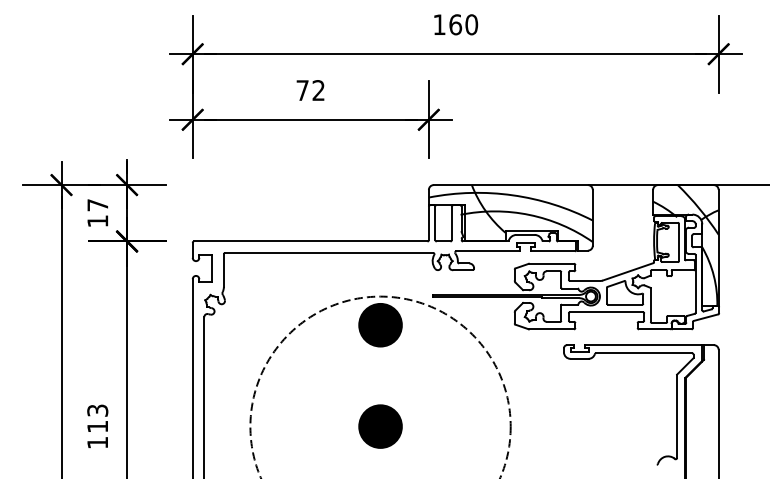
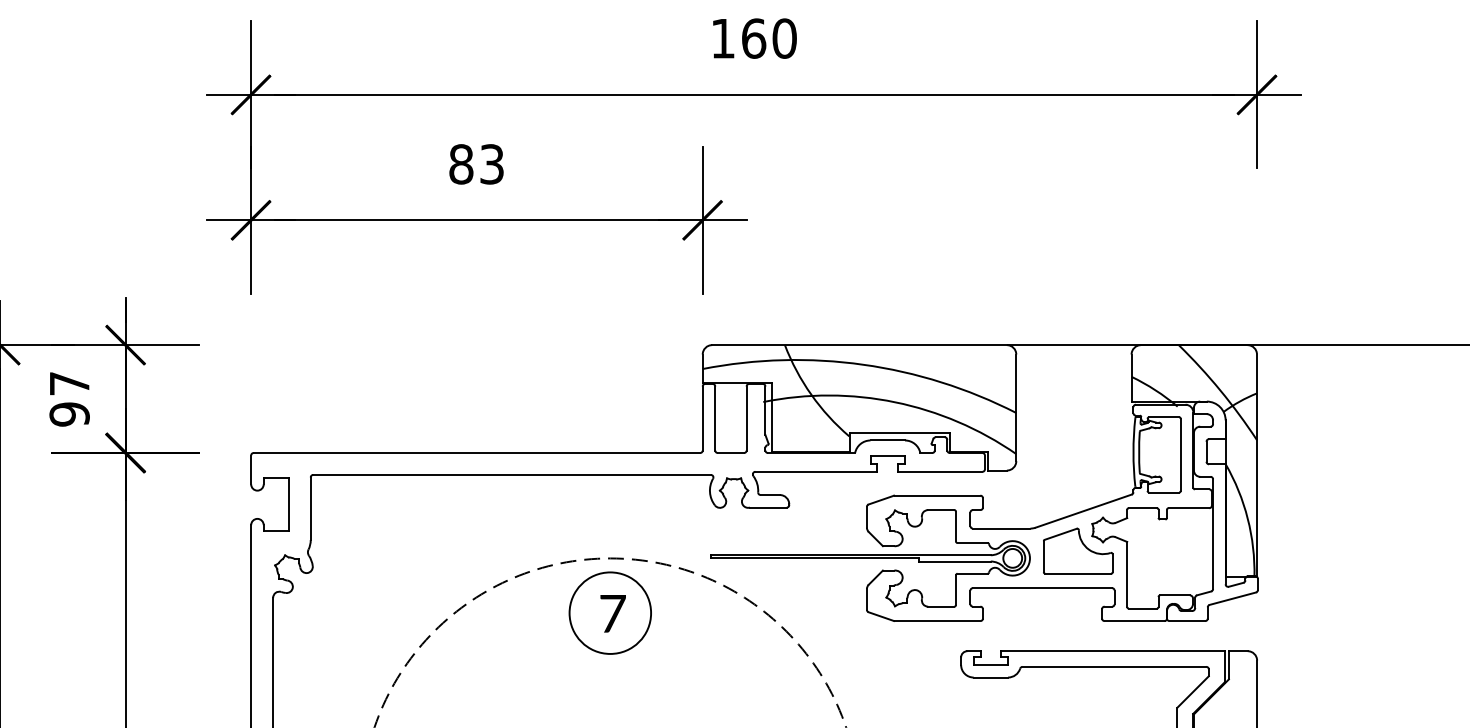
text: (310, 90) -> (476, 164), 72 -> 83
text: (97, 221) -> (68, 414), 17 -> 97
fill: (380, 324) -> (610, 611), removed

